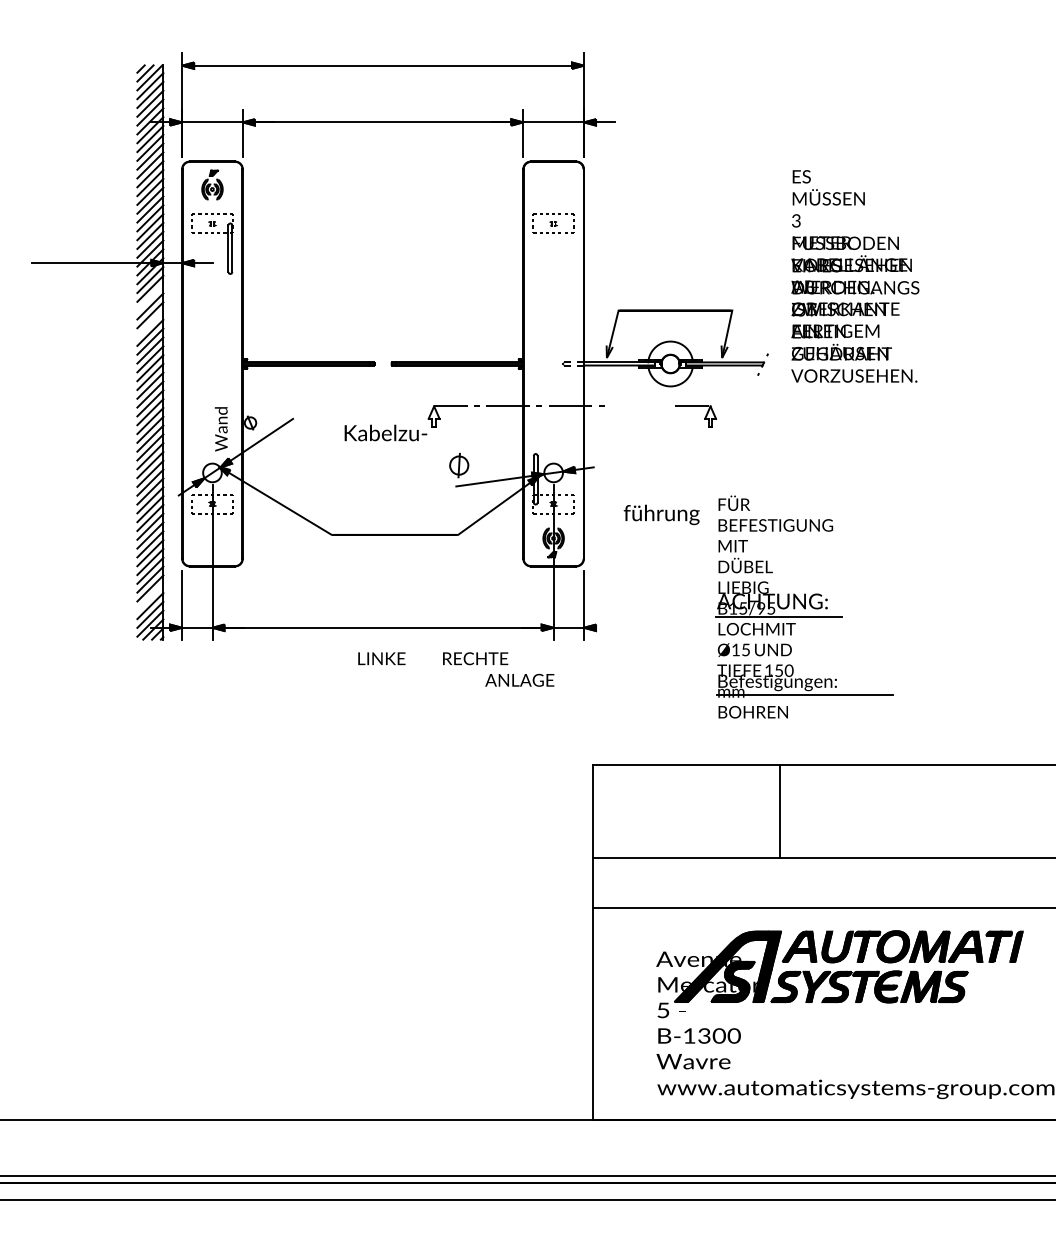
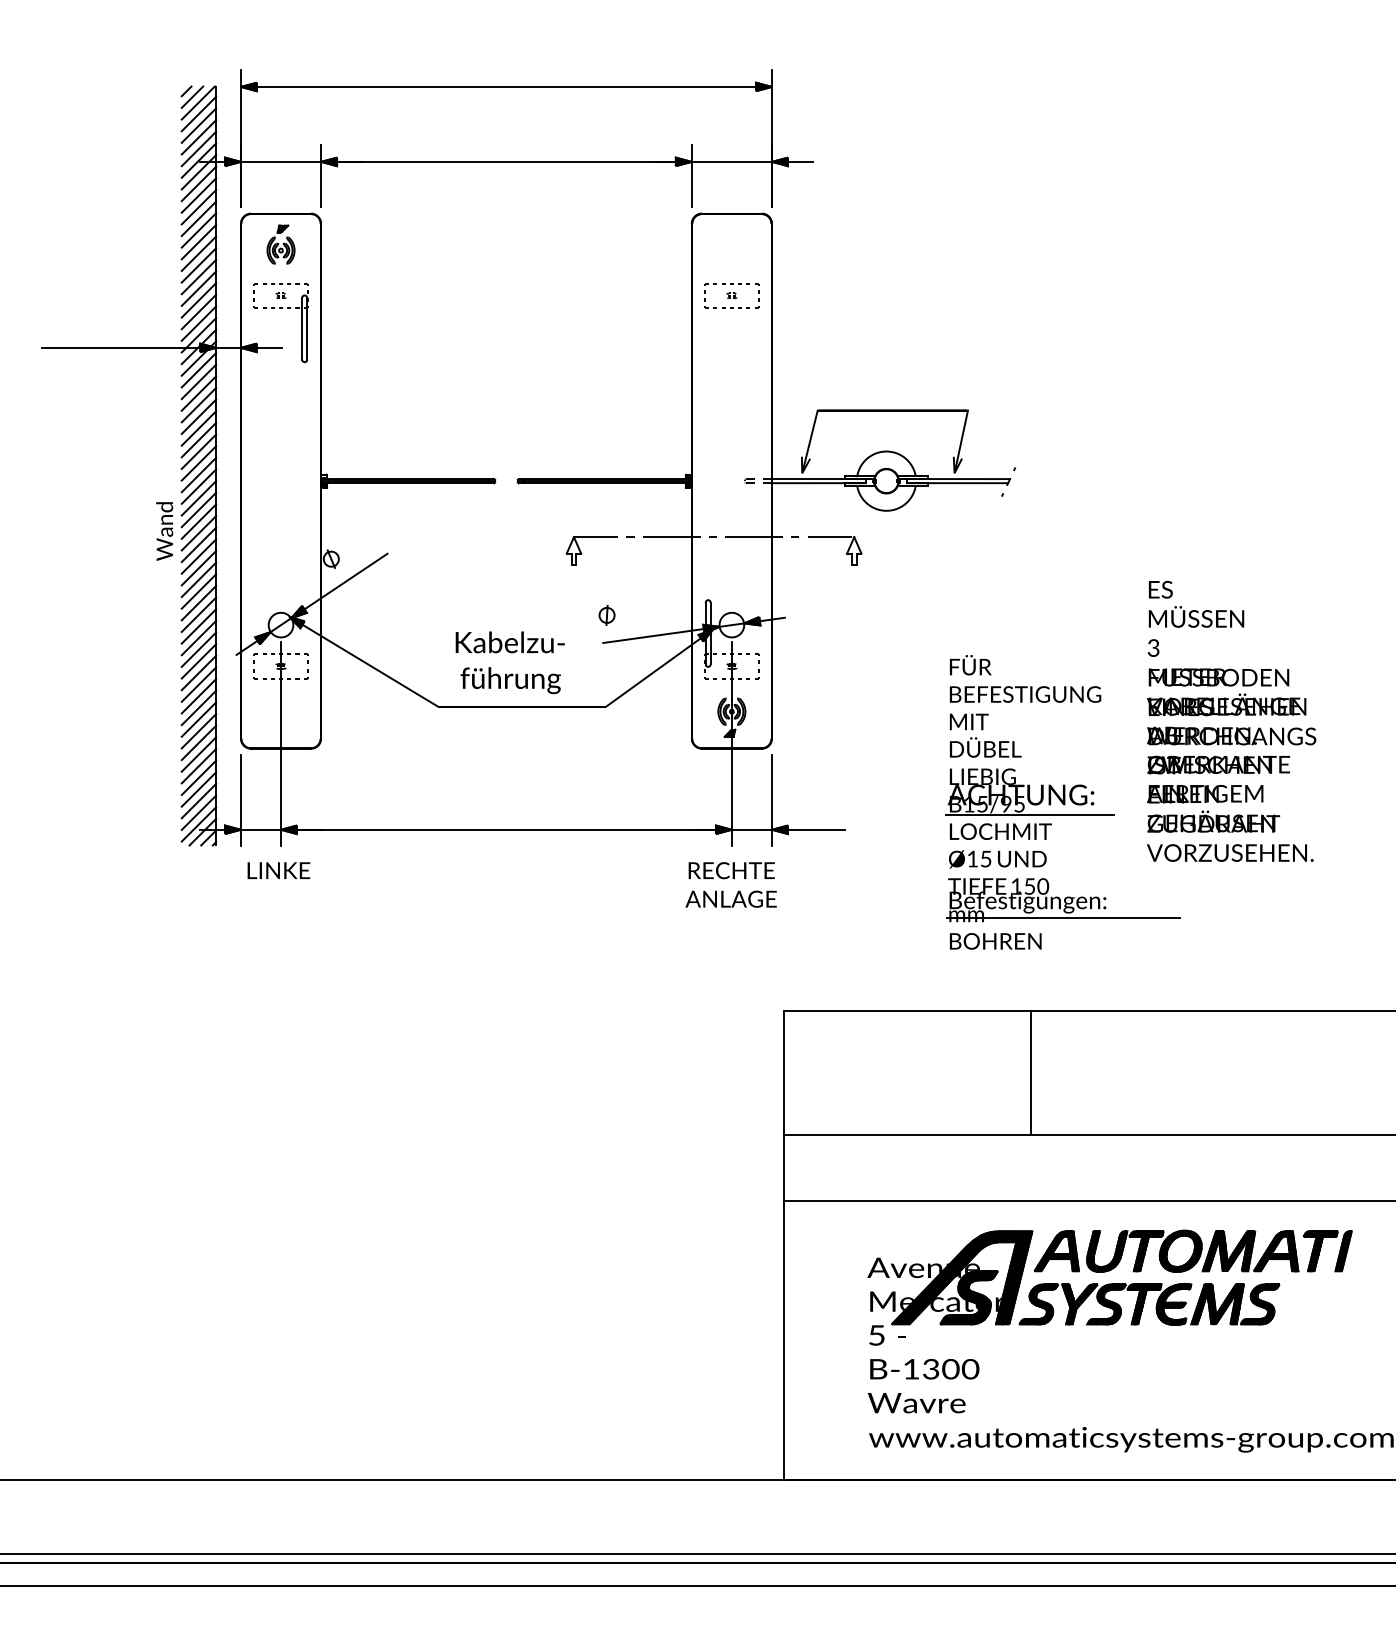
text: (855, 276) -> (1231, 721), moved
line: (150, 297) -> (198, 393), added
line: (150, 324) -> (198, 428), added
part: (704, 417) -> (846, 552), moved
text: (221, 429) -> (164, 531), moved
text: (385, 433) -> (509, 642), moved
part: (458, 465) -> (606, 615), size x0.62
text: (661, 514) -> (510, 680), moved
line: (150, 597) -> (198, 789), added
line: (616, 627) -> (815, 829), added
text: (381, 658) -> (278, 870), moved
text: (475, 658) -> (731, 870), moved
text: (519, 679) -> (730, 898), moved

